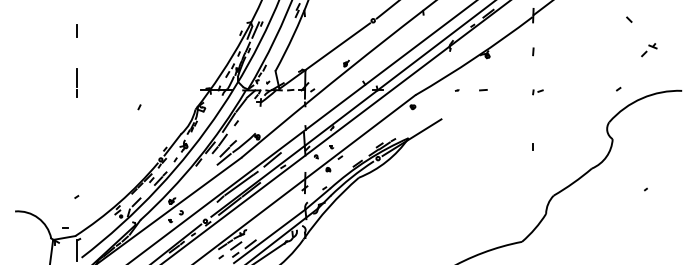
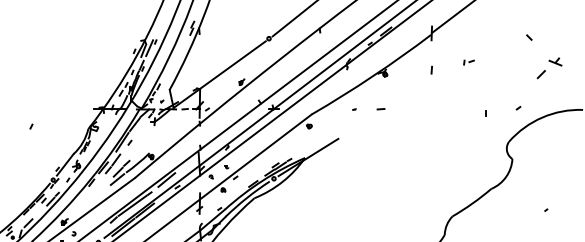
part: (649, 50) -> (549, 68), size x1.6
part: (537, 92) -> (468, 62), moved
line: (532, 146) -> (485, 112), moved

